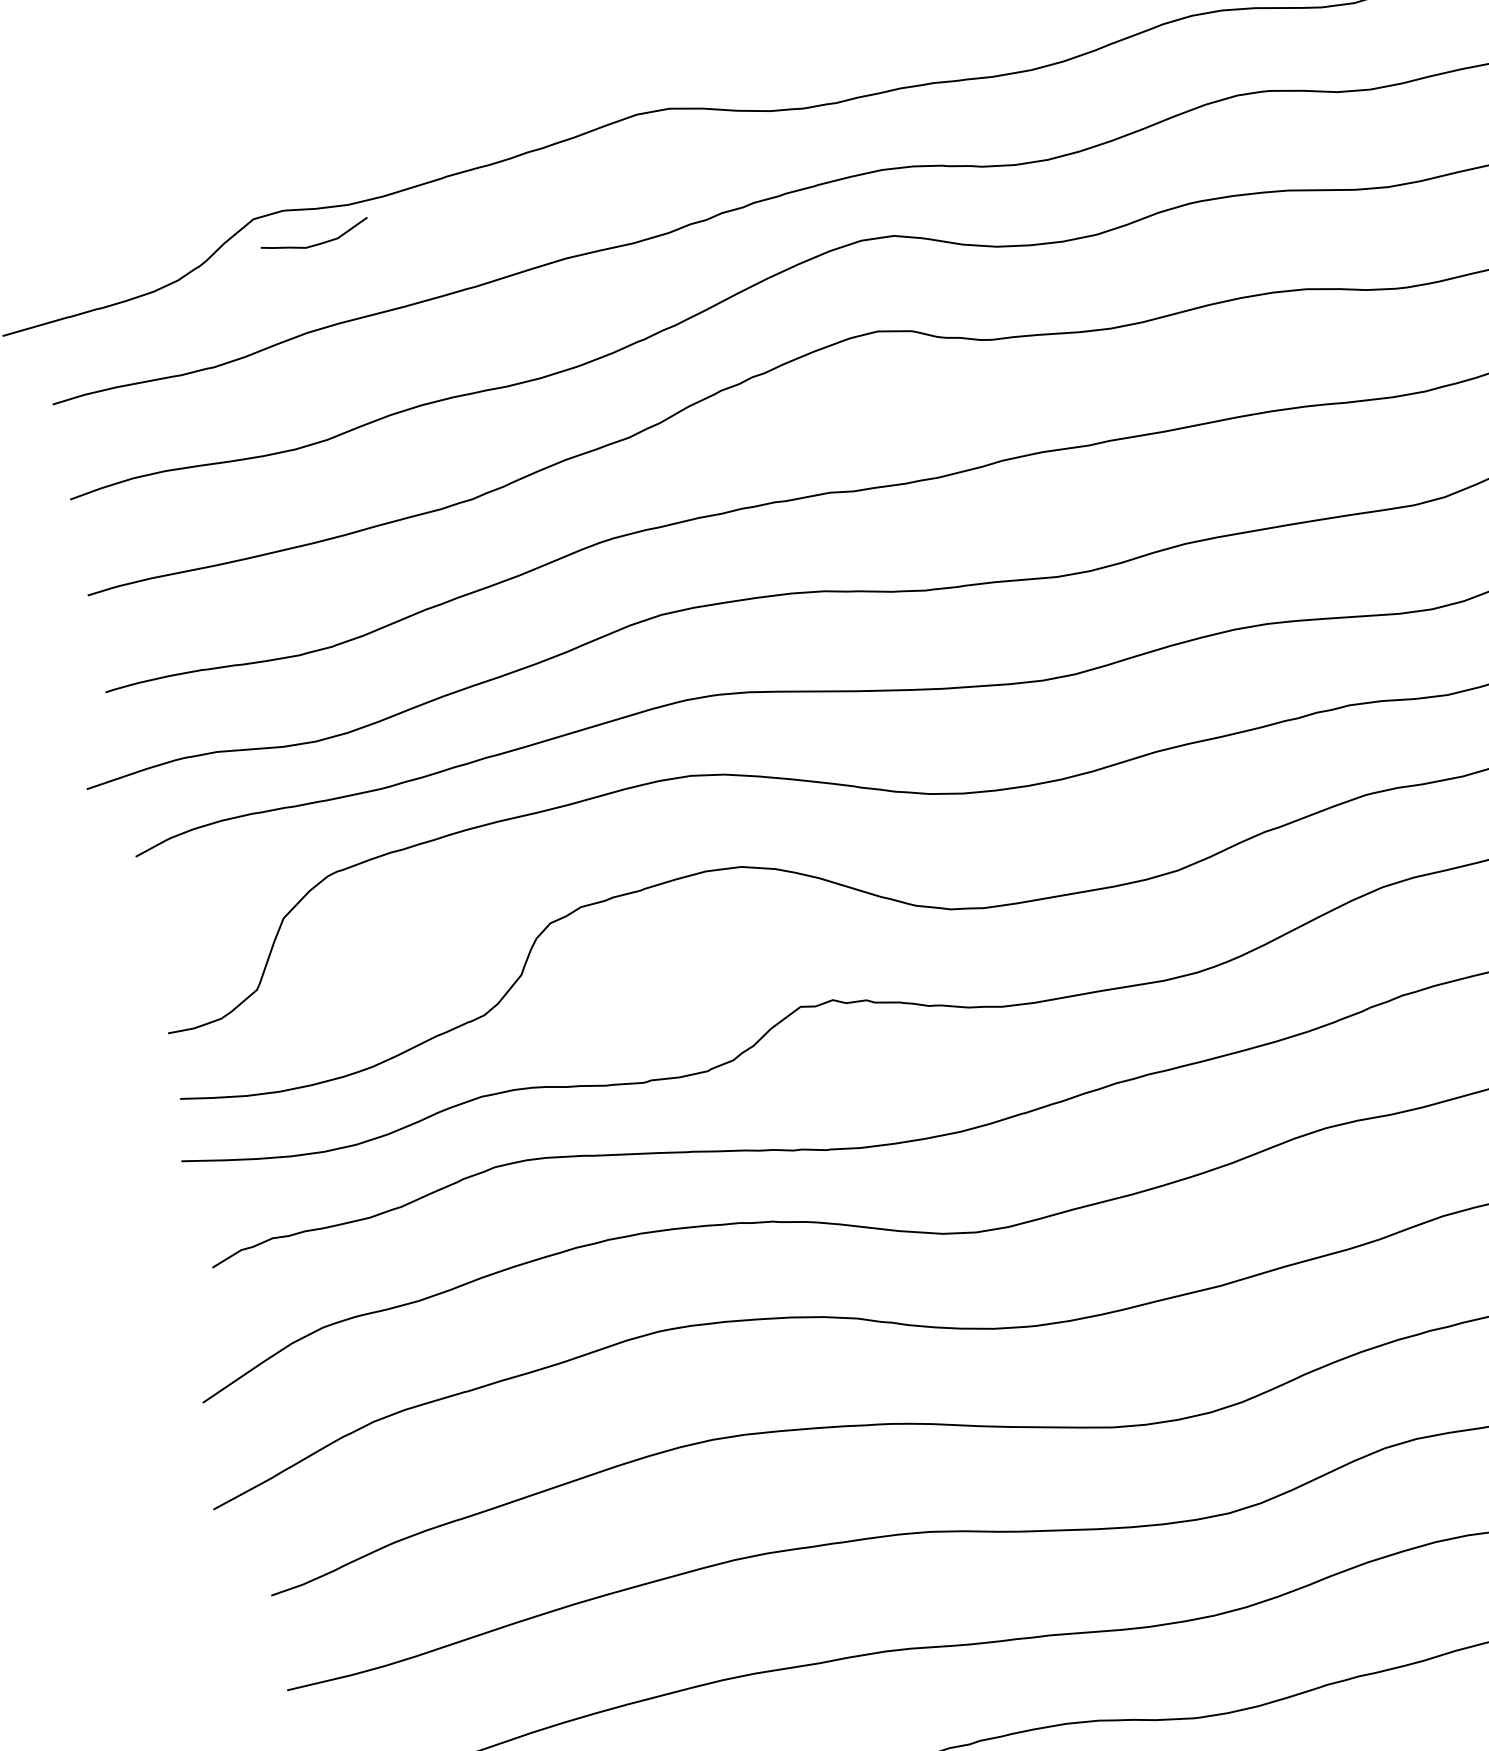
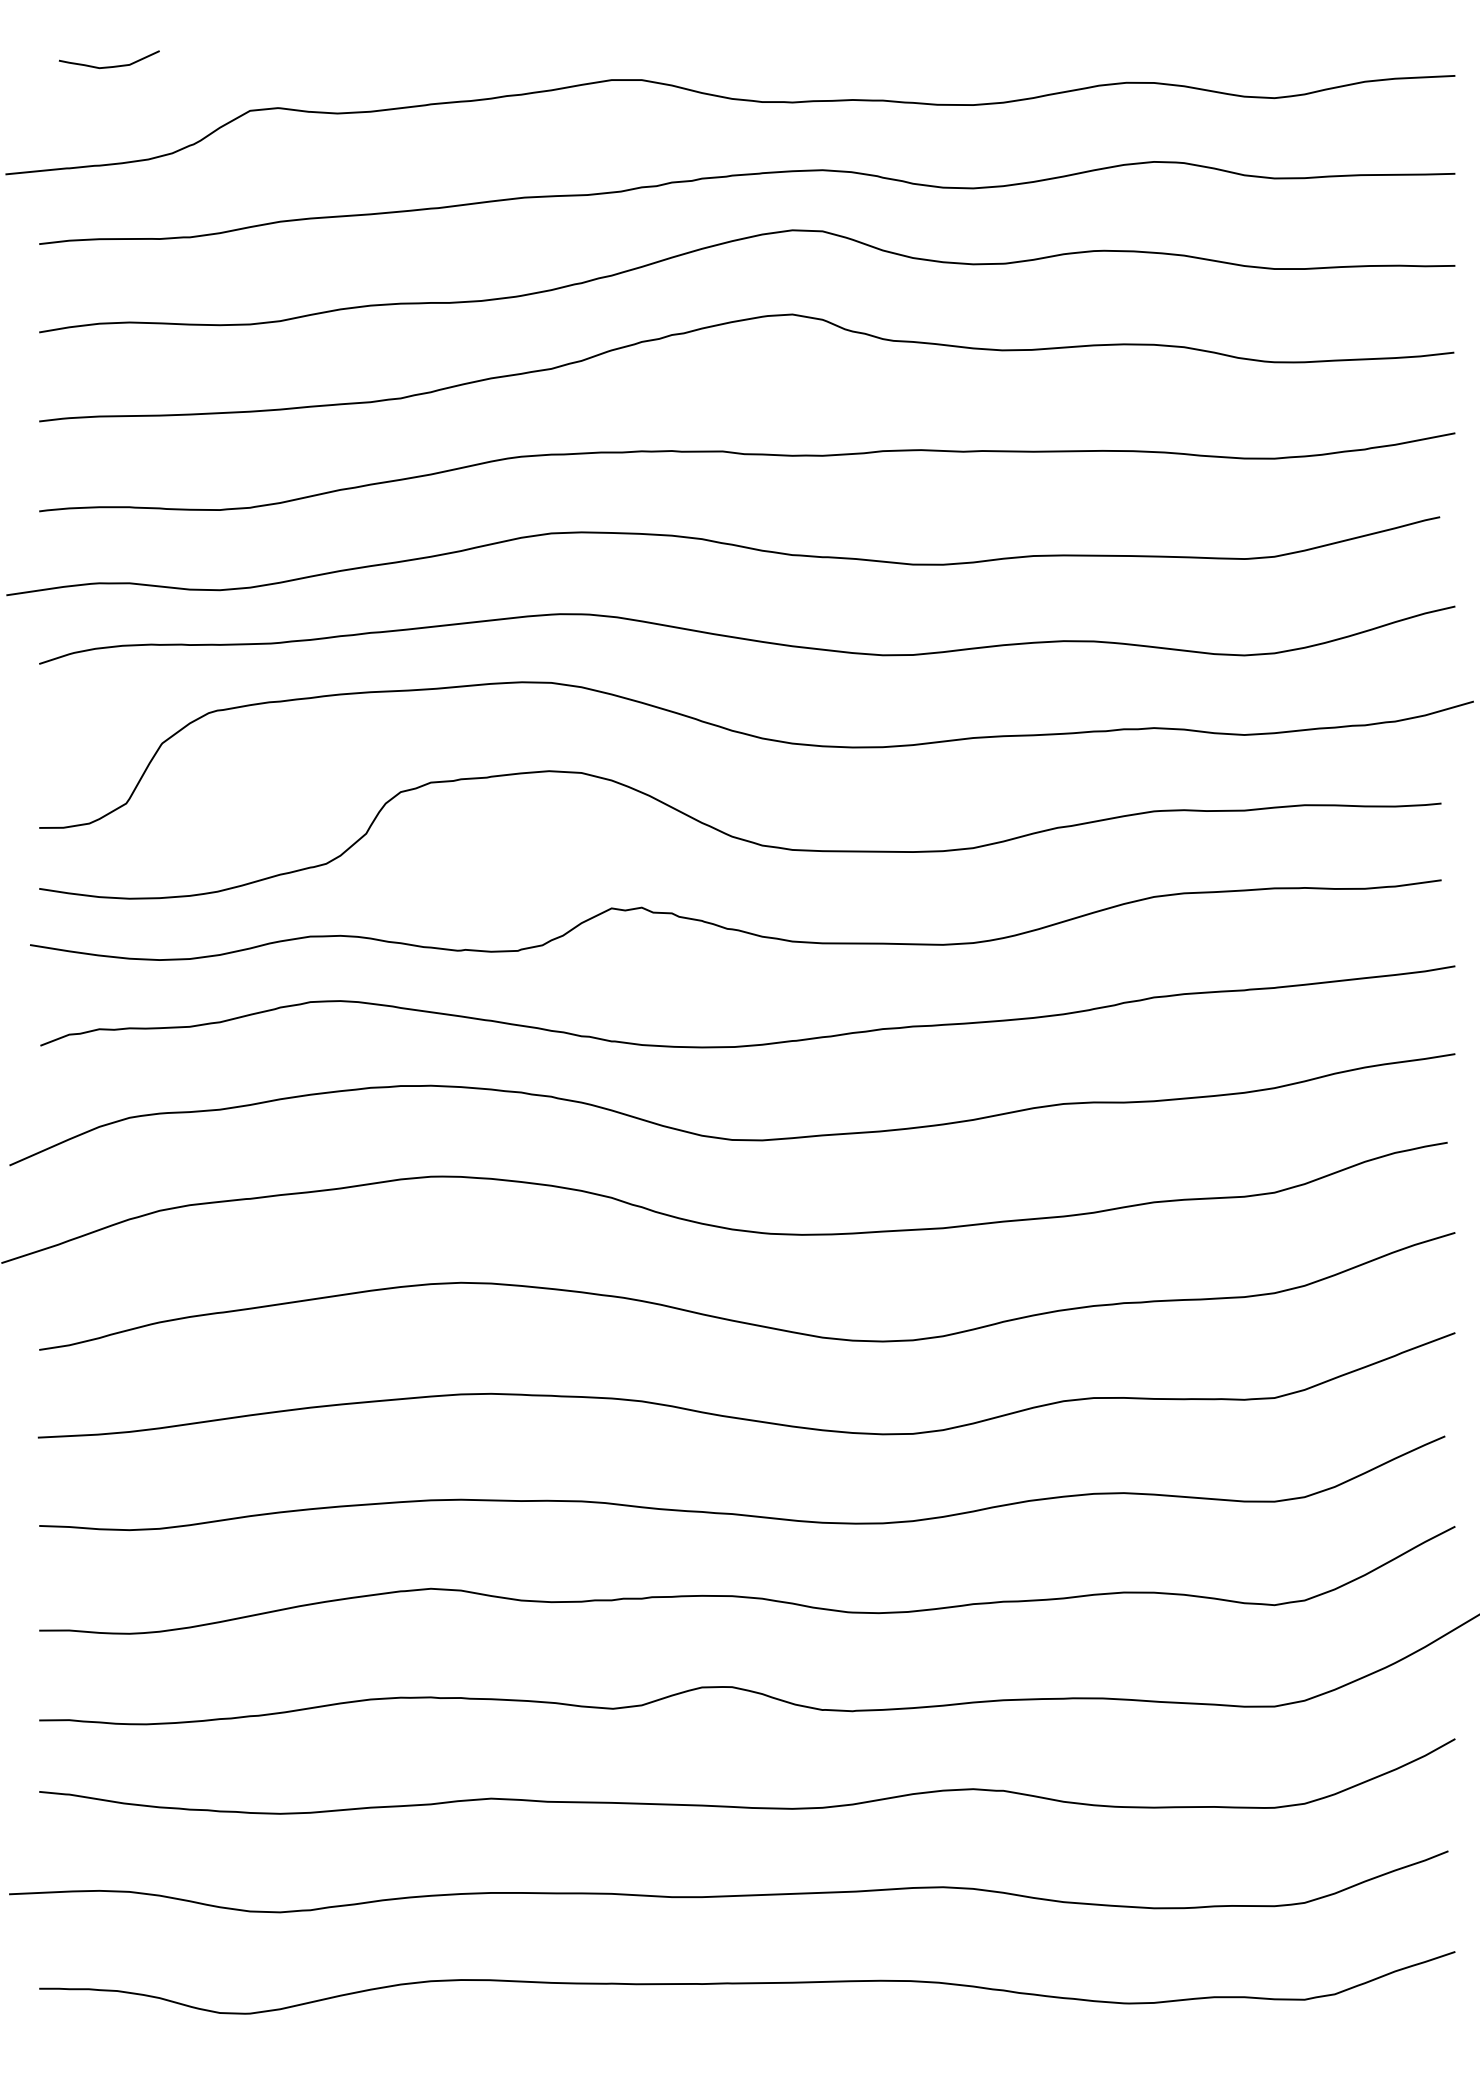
curve: (315, 244) -> (108, 66), moved

